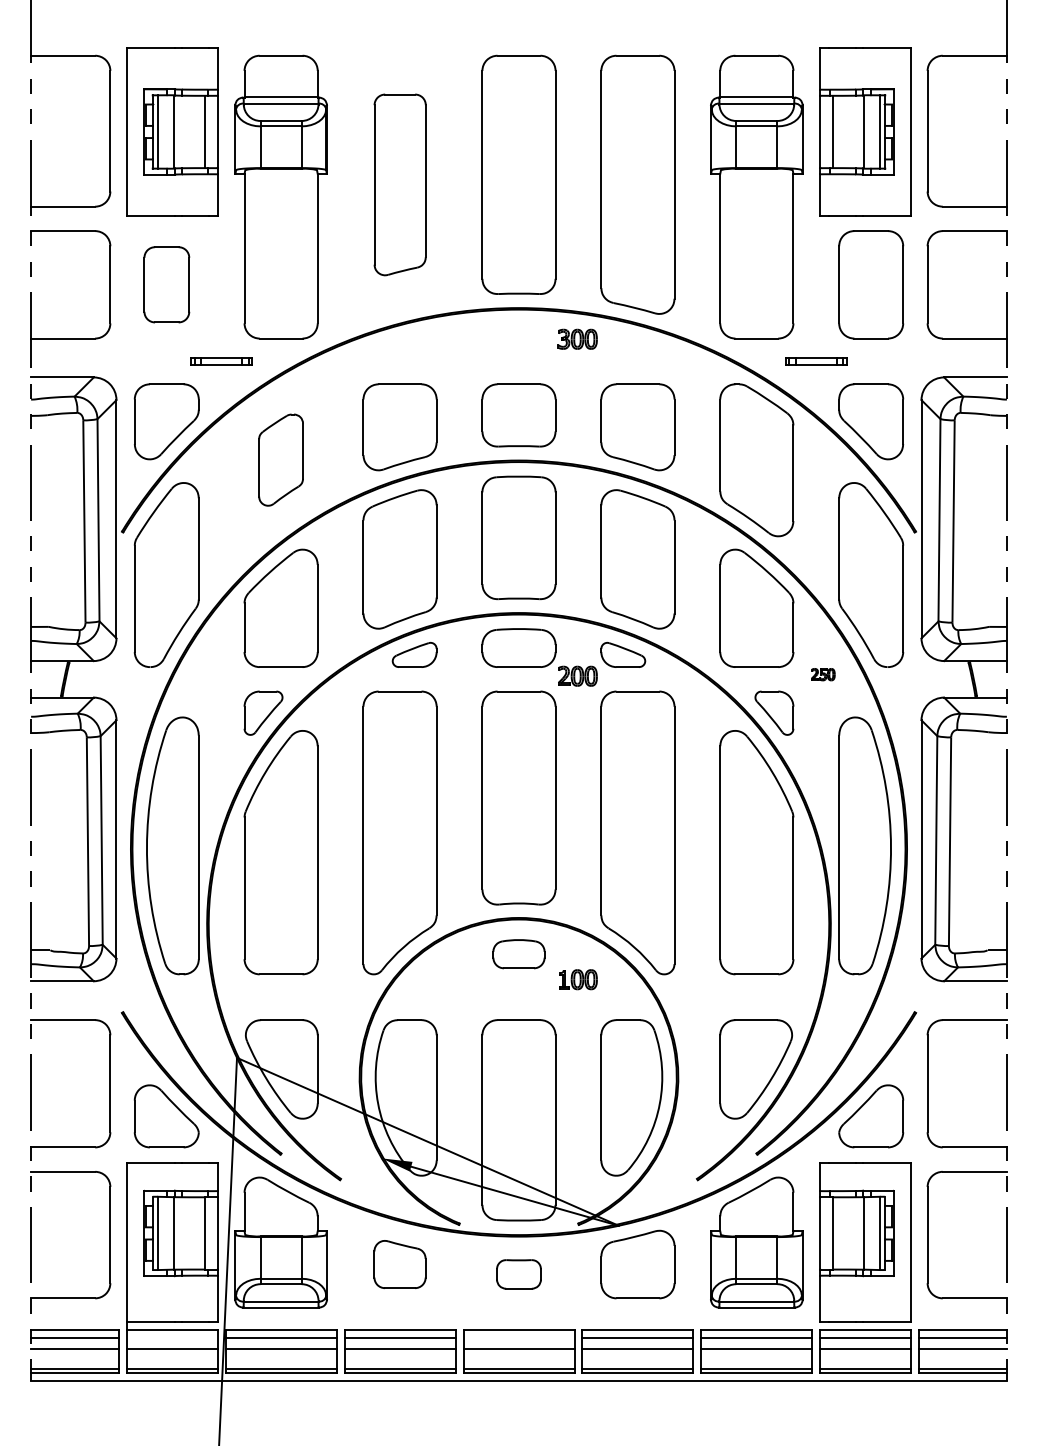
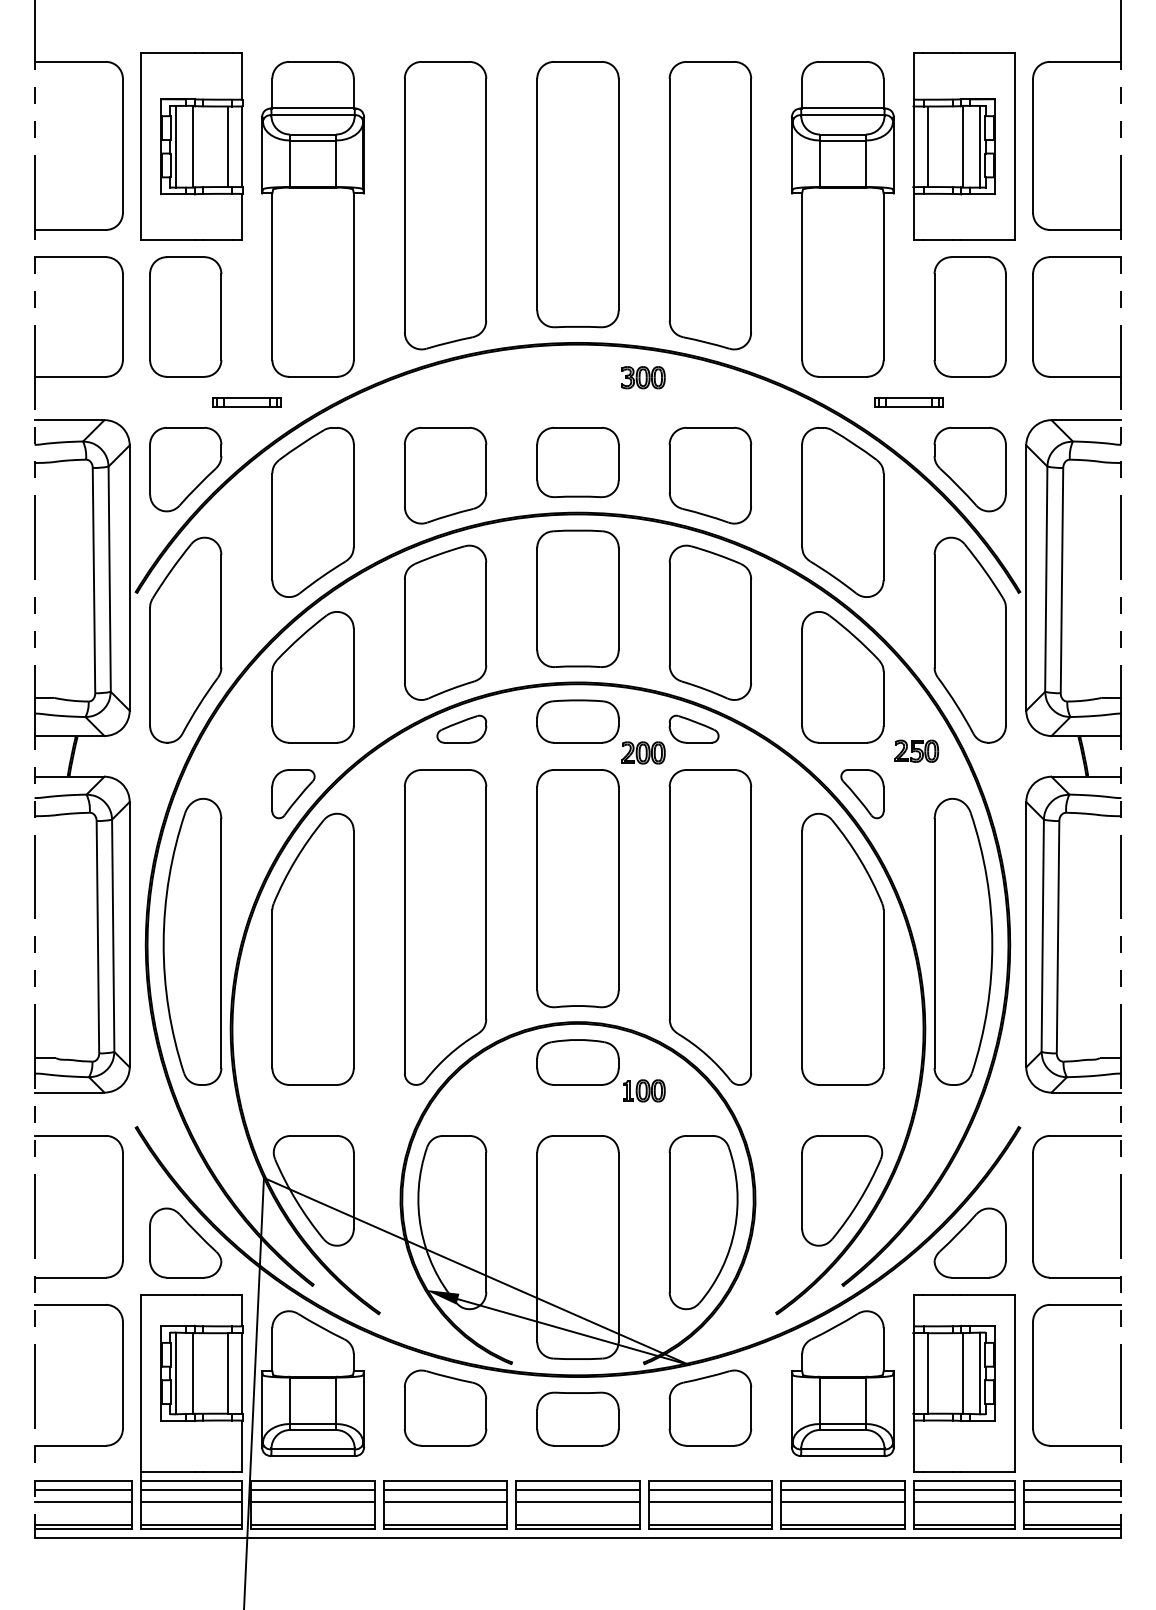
part: (400, 184) -> (445, 205), size x1.43
part: (166, 284) -> (185, 316), size x1.43
part: (280, 459) -> (312, 511), size x1.67
part: (822, 674) -> (916, 750), size x1.67
part: (518, 954) -> (577, 1062), size x1.43
part: (400, 1263) -> (445, 1407), size x1.43
part: (518, 1273) -> (577, 1418), size x1.67
line: (171, 1337) -> (191, 1489), added
line: (518, 1337) -> (577, 1489), added

